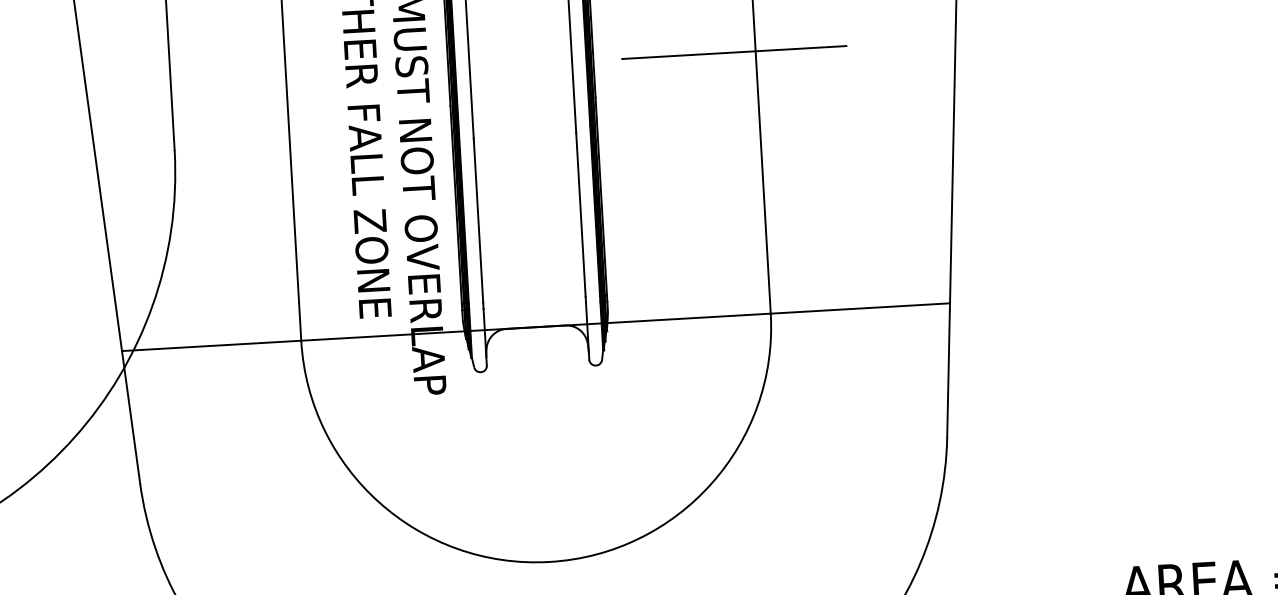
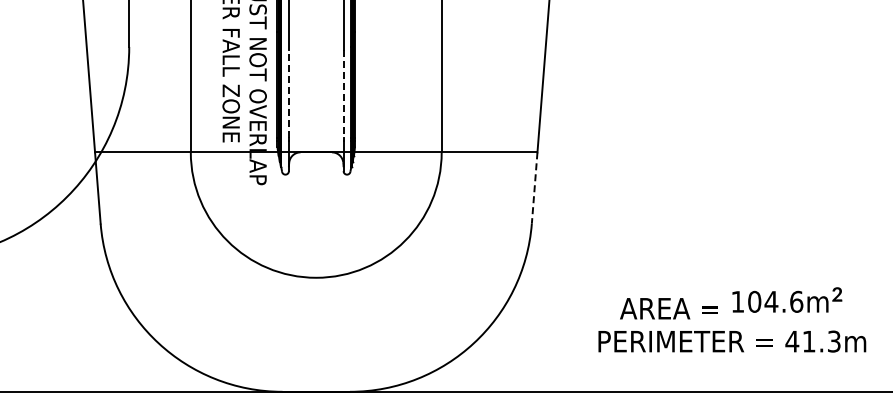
line: (734, 53) -> (430, 12), removed
line: (580, 214) -> (343, 93), solid -> dashed
line: (477, 220) -> (288, 93), solid -> dashed
line: (948, 371) -> (534, 188), solid -> dashed

